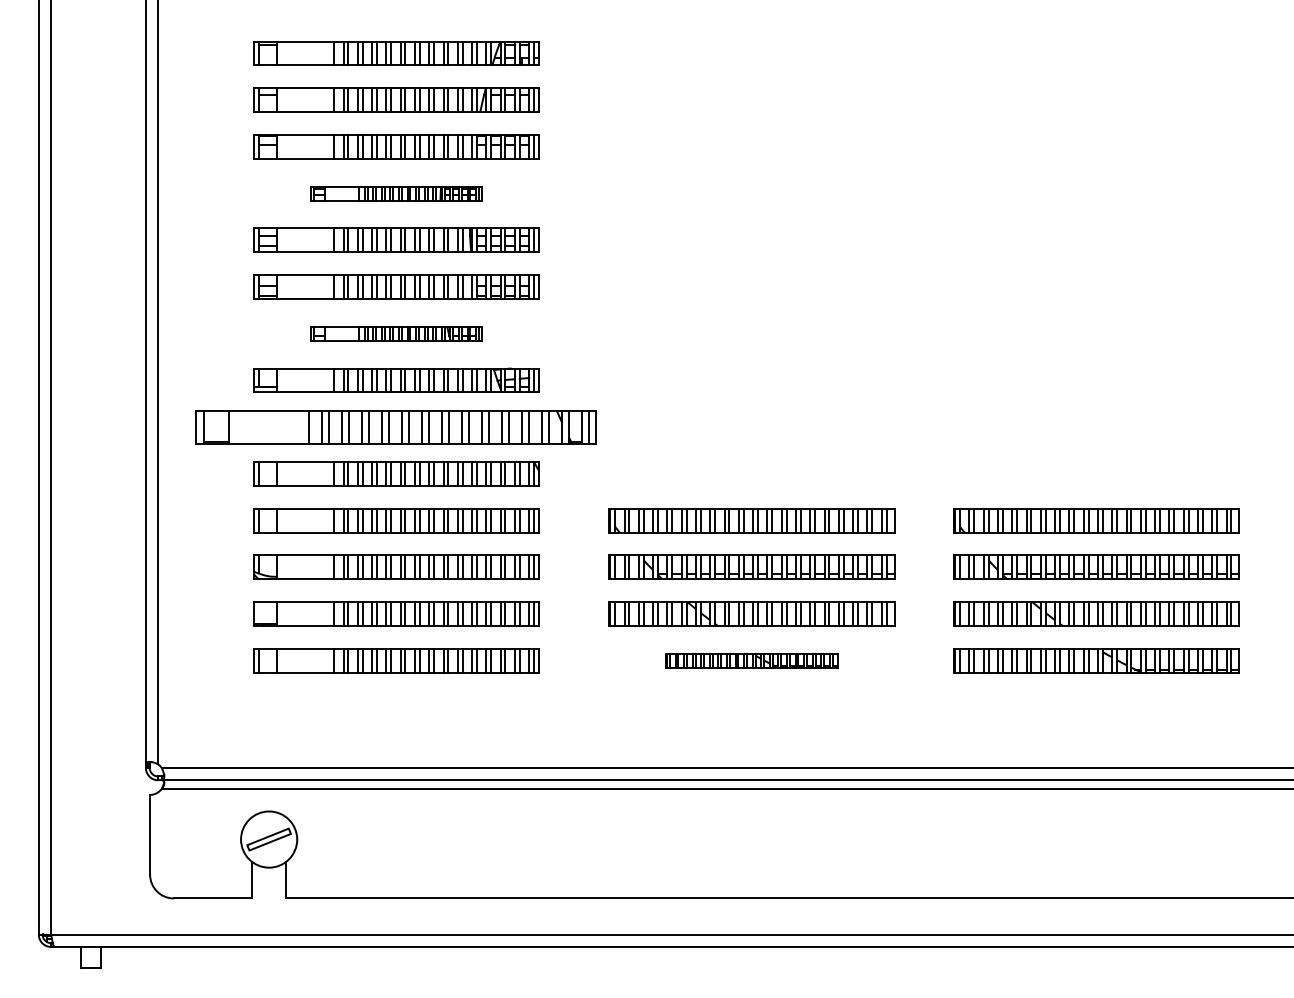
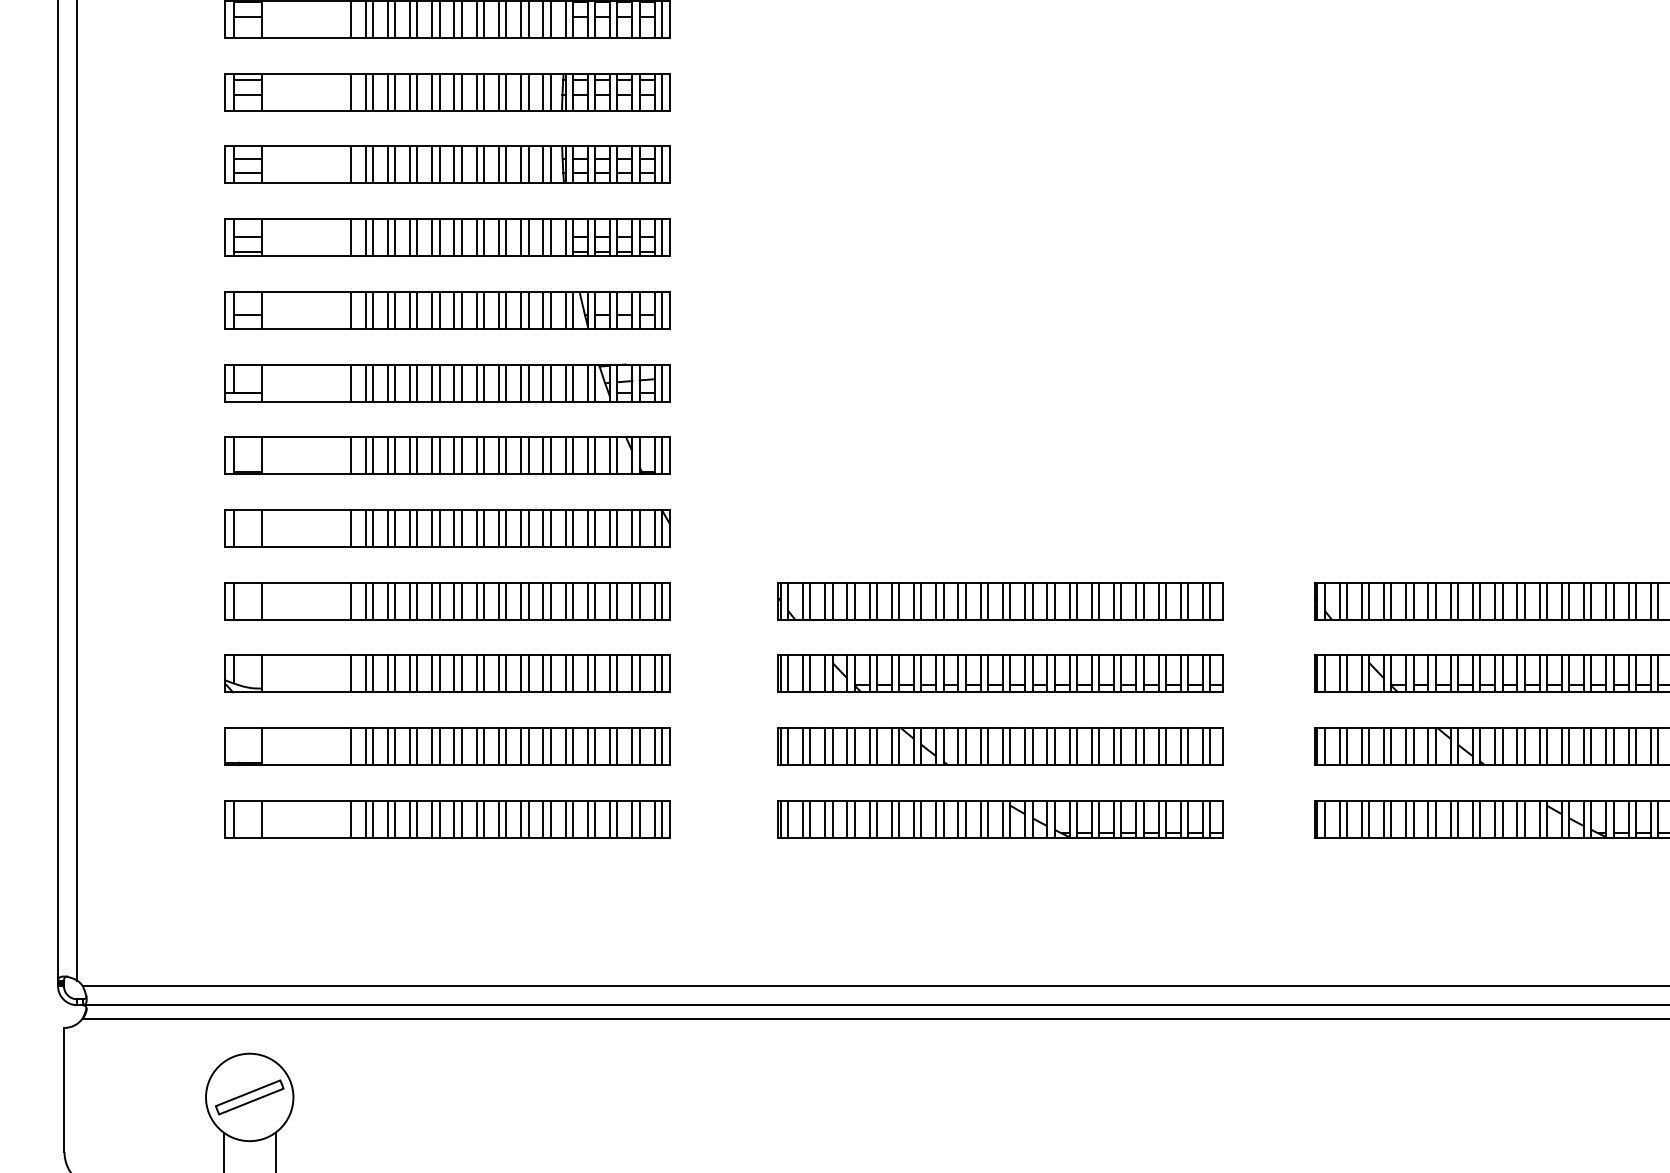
part: (396, 193) -> (447, 92), size x1.67
part: (396, 333) -> (447, 309), size x1.67
part: (396, 426) -> (447, 454), size x0.71
part: (751, 660) -> (1000, 818), size x1.67

